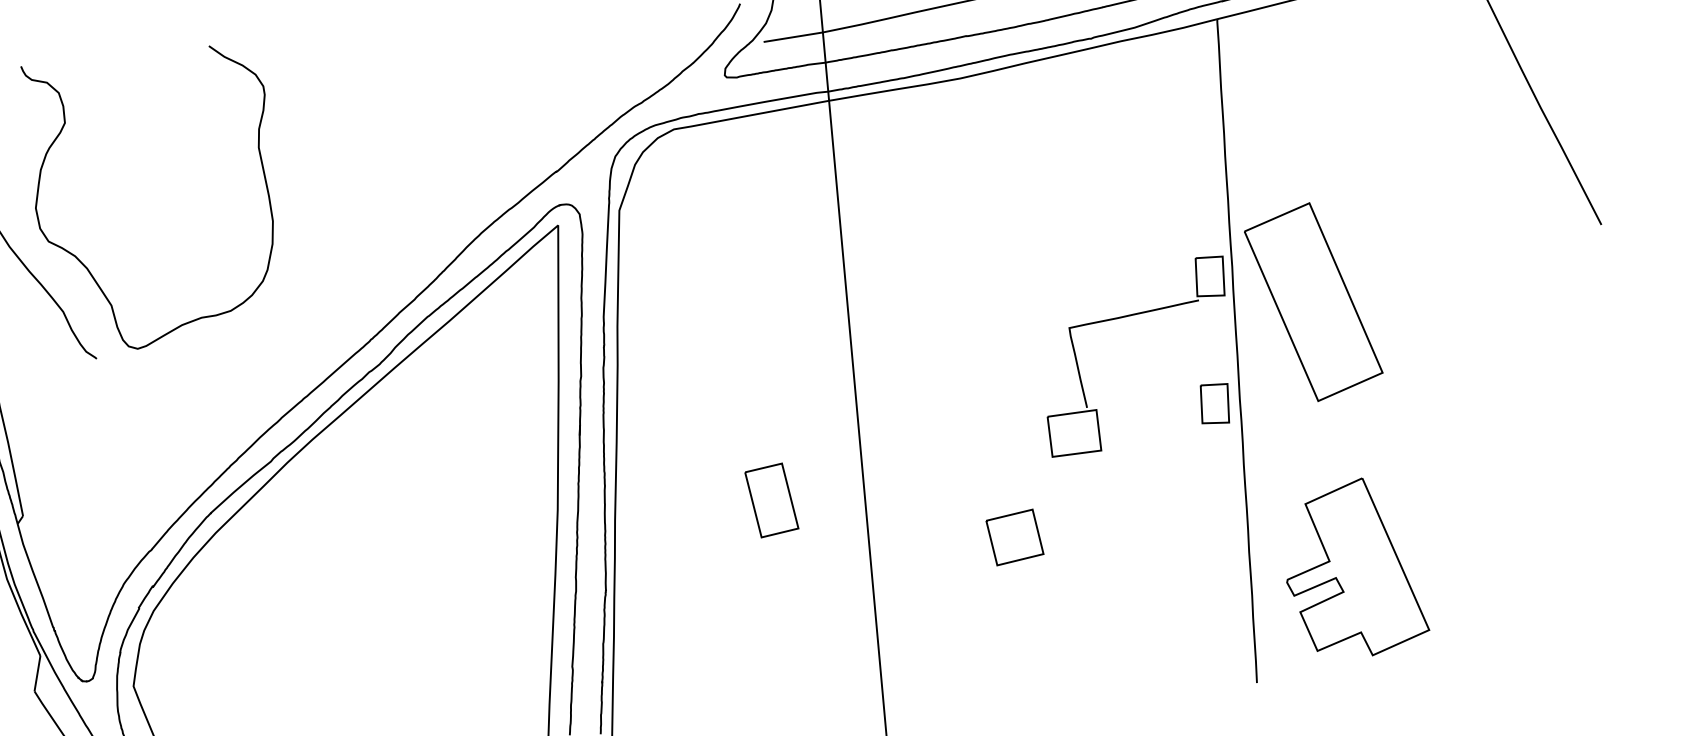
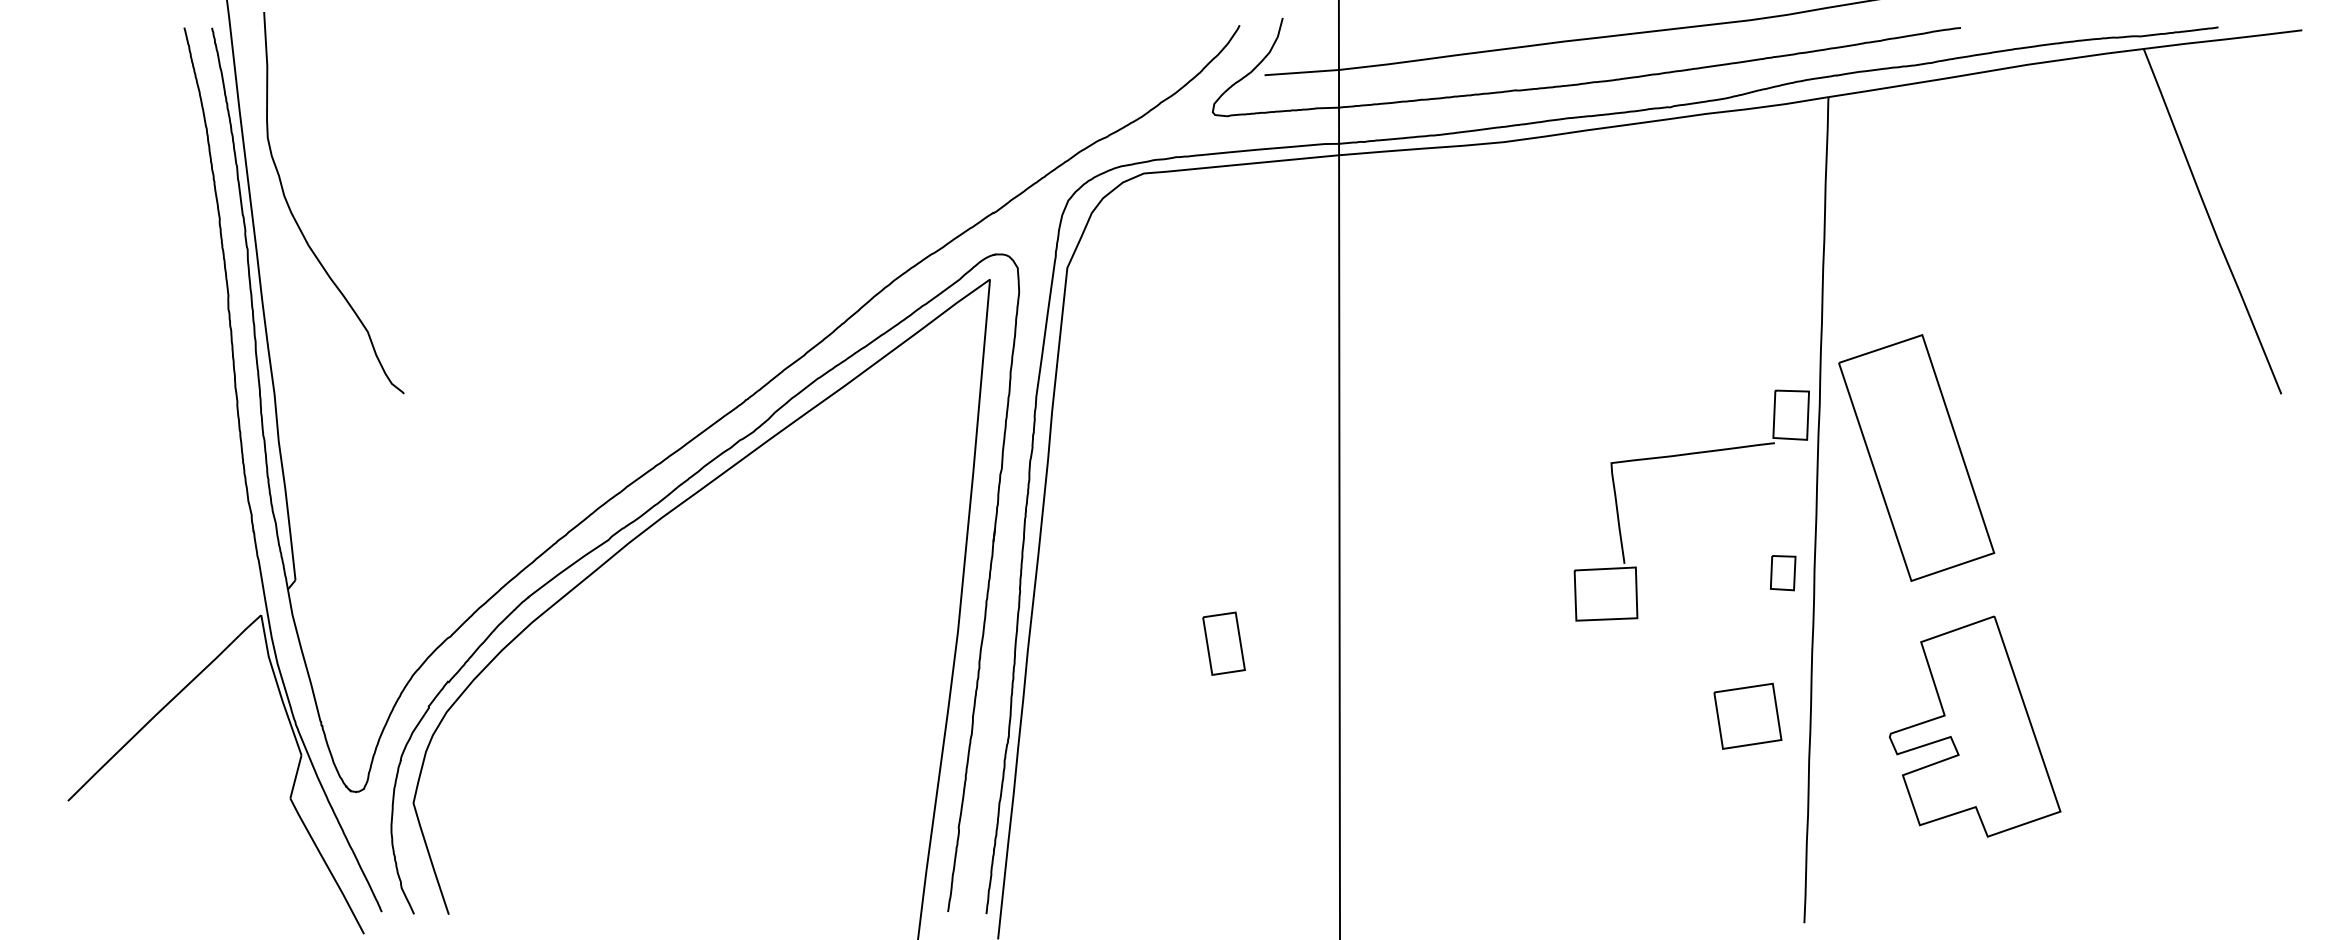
curve: (83, 263) -> (398, 274), removed
part: (1214, 403) -> (1782, 572), size x0.7
part: (771, 500) -> (1223, 643), size x0.7
part: (1014, 536) -> (1747, 715), moved
part: (1355, 567) -> (1975, 726), moved

